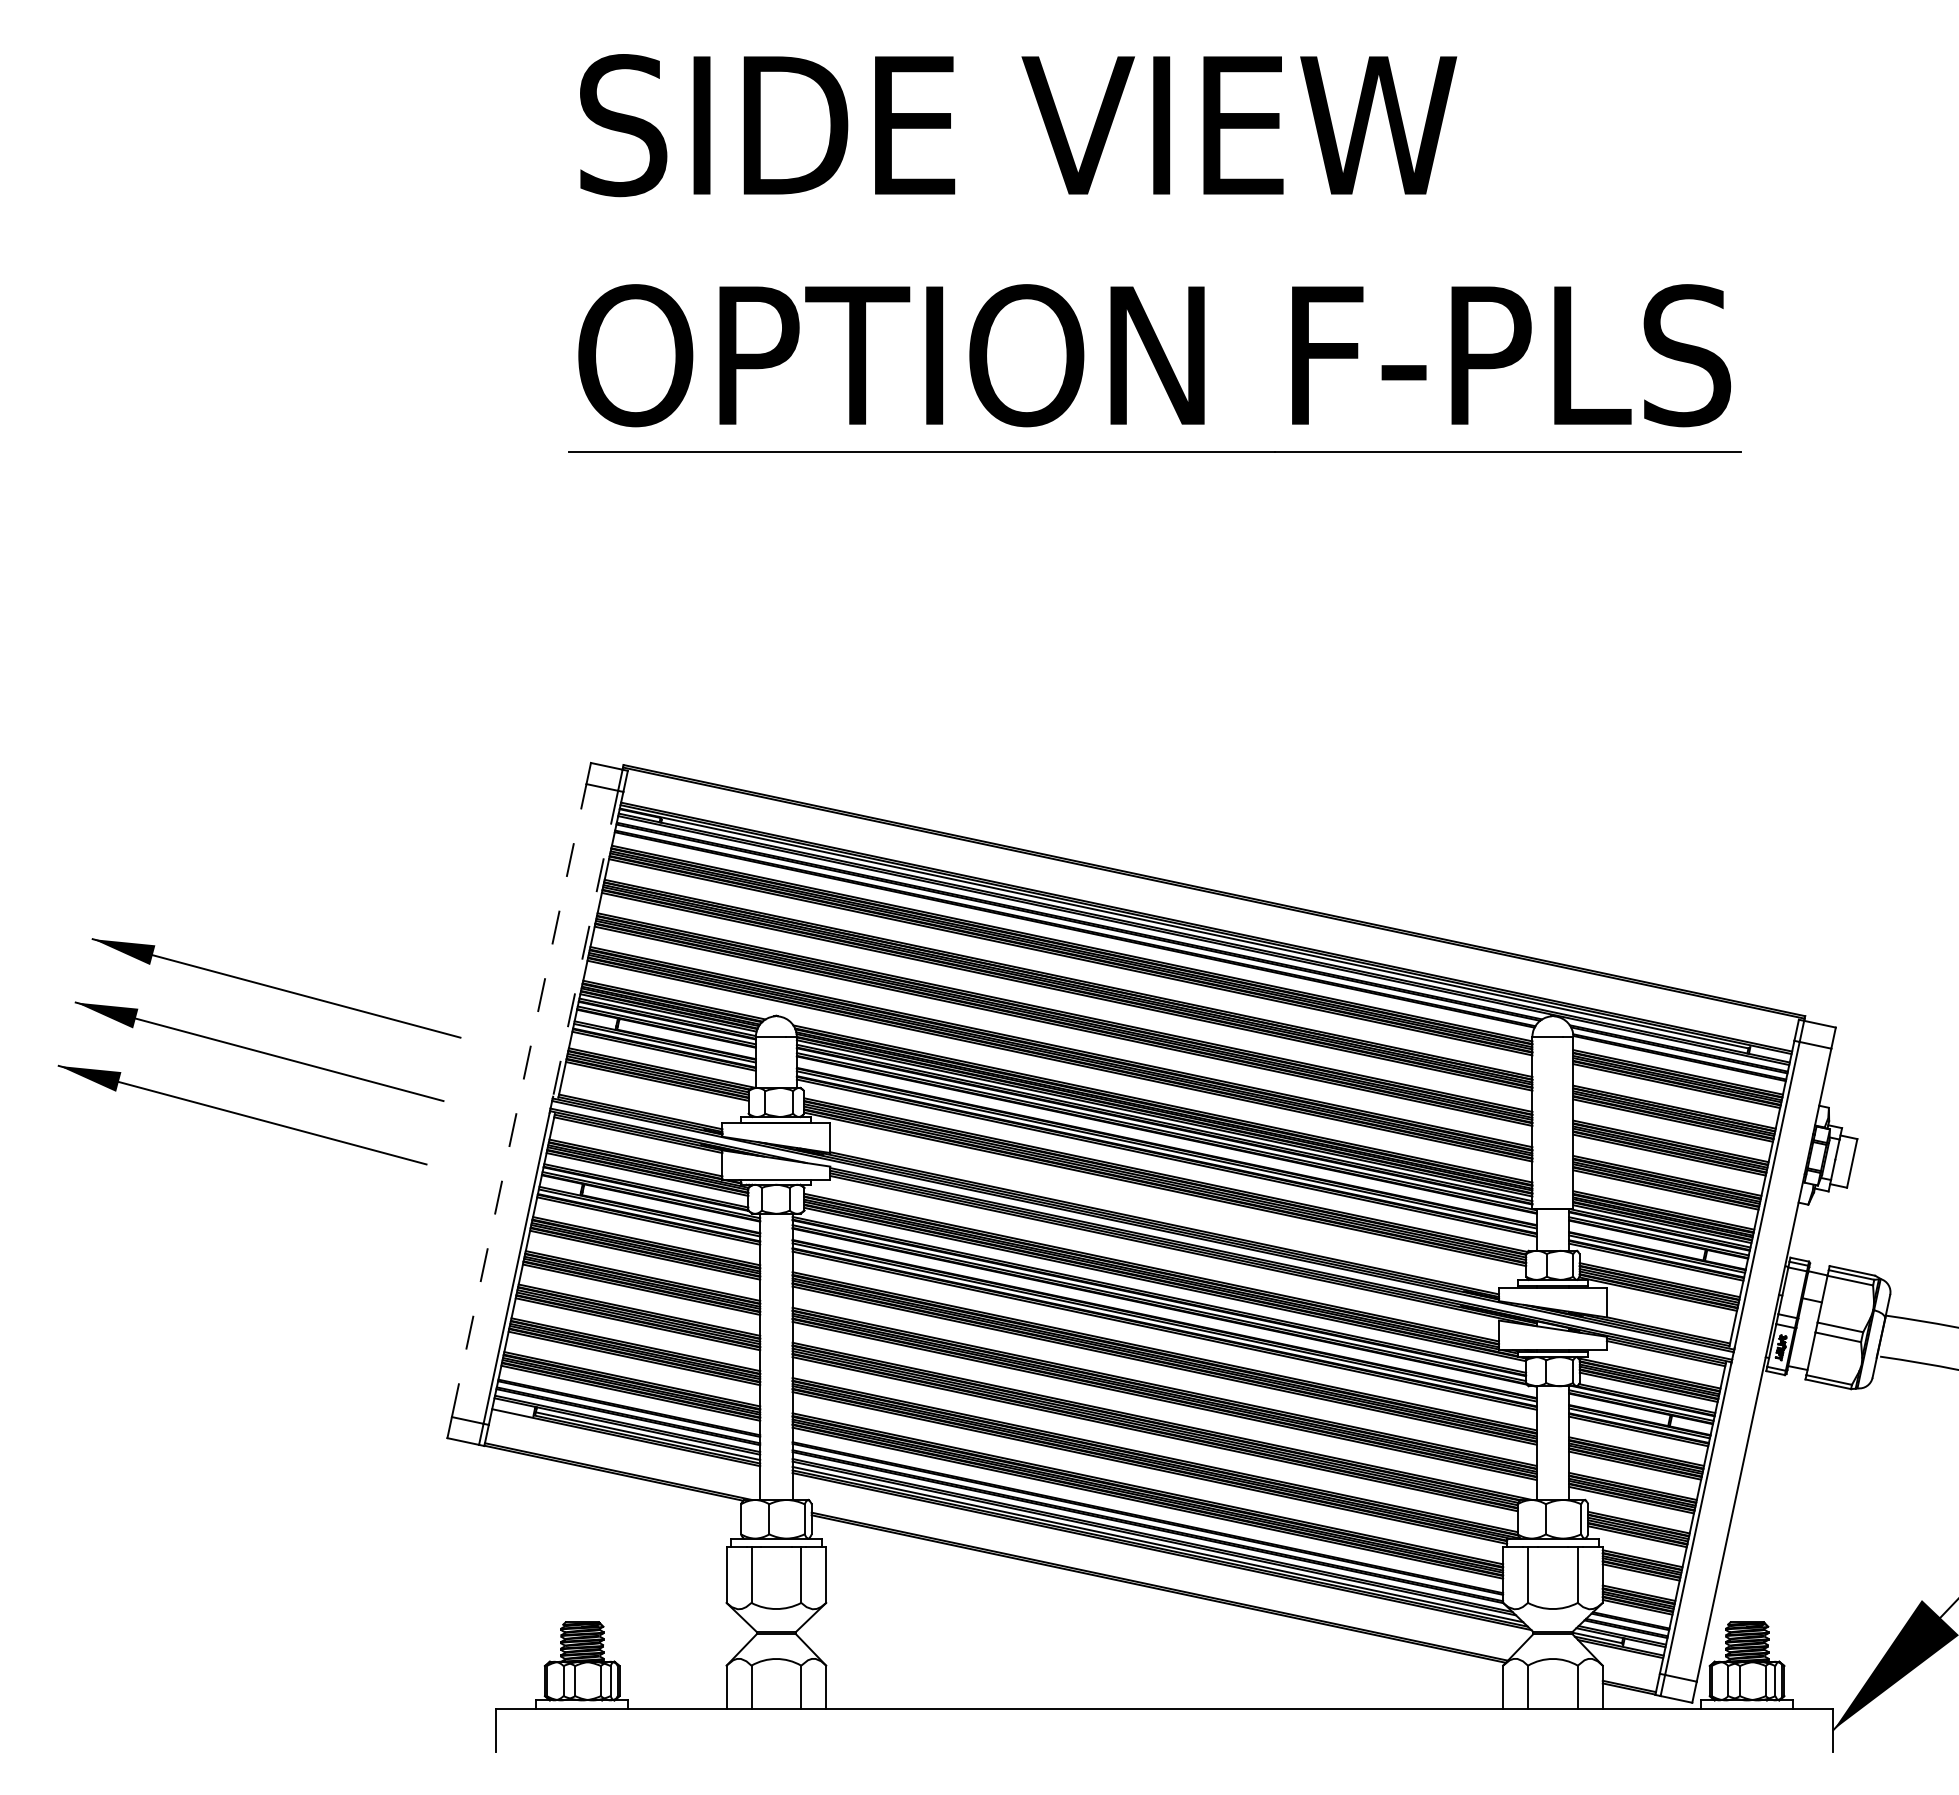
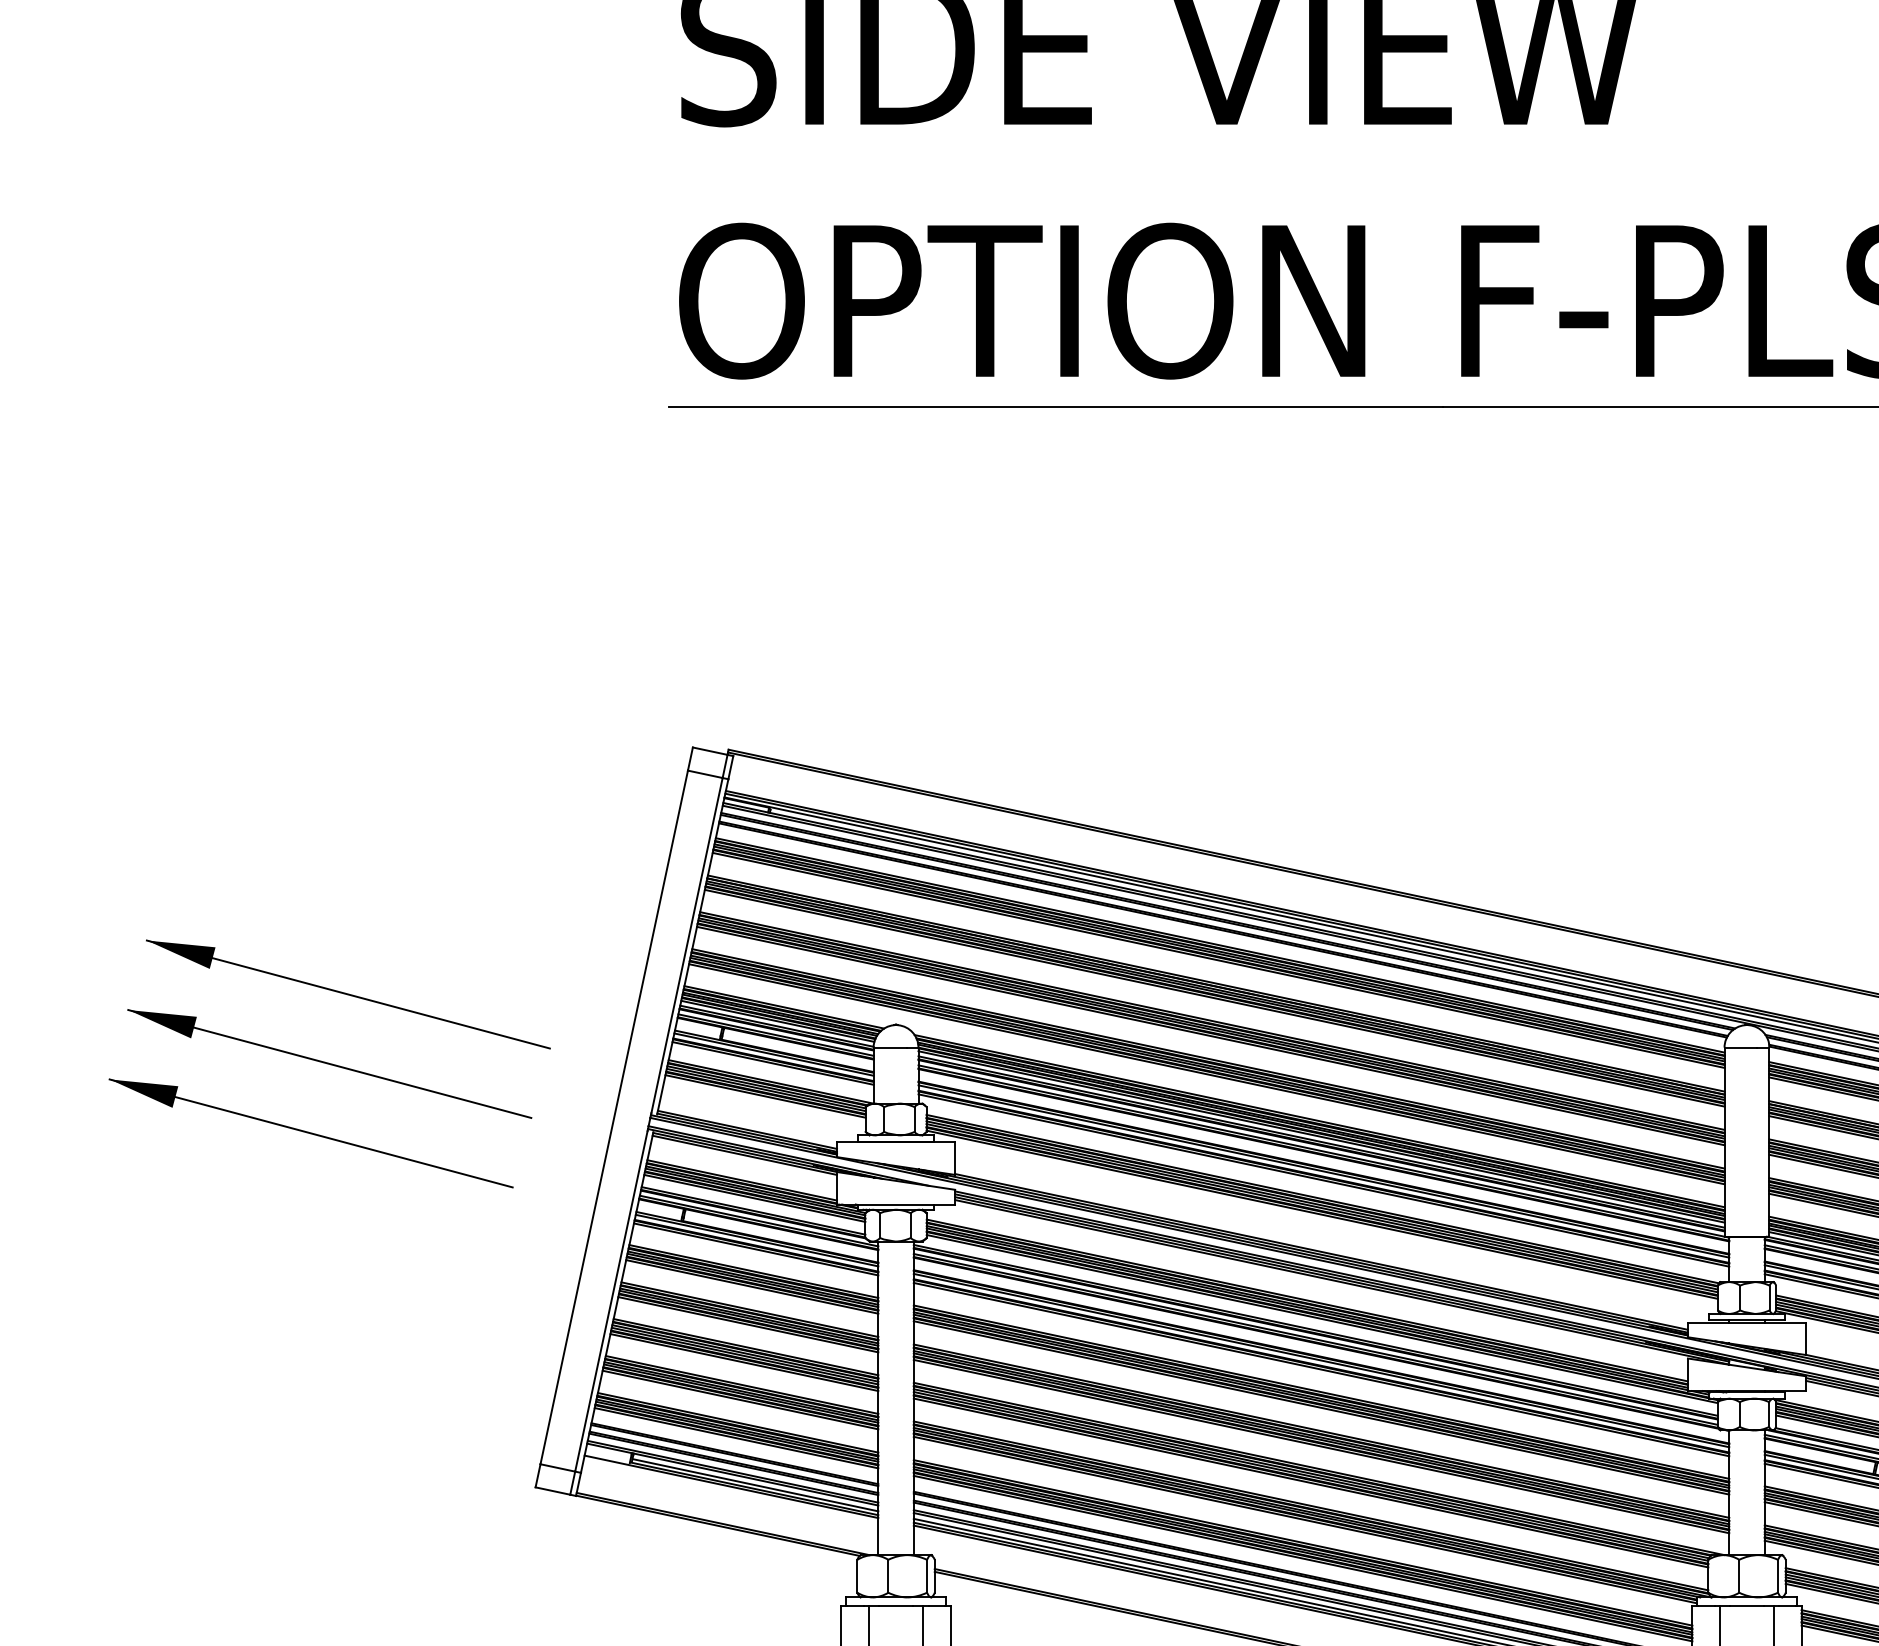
line: (585, 944) -> (686, 946), dashed -> solid
line: (519, 1100) -> (614, 1117), dashed -> solid

